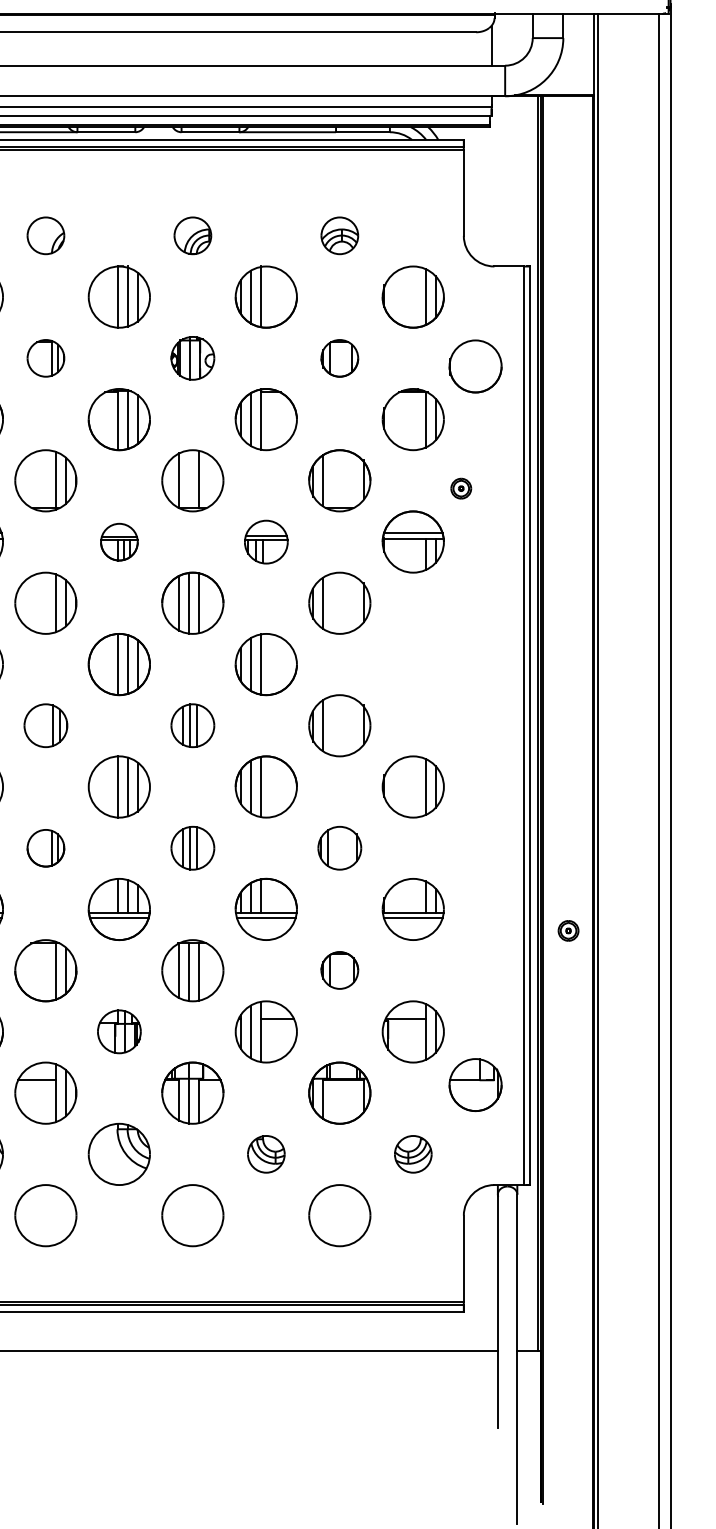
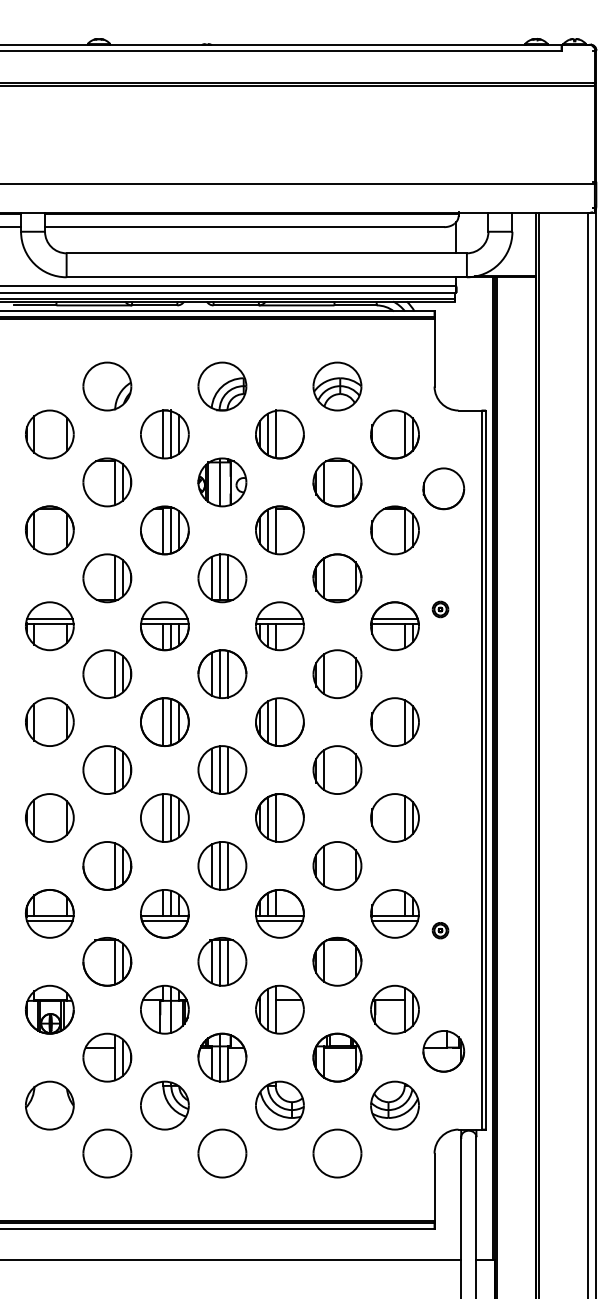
part: (46, 235) -> (107, 386), size x1.67
part: (192, 235) -> (222, 386), size x1.67
part: (339, 235) -> (337, 386), size x1.67
part: (46, 358) -> (107, 482), size x1.67
part: (192, 358) -> (222, 482), size x1.43
part: (339, 358) -> (337, 482), size x1.67
line: (189, 478) -> (219, 576), added
part: (461, 488) -> (440, 609), moved
part: (118, 542) -> (164, 626), size x1.67
part: (265, 542) -> (279, 626), size x1.43
part: (412, 663) -> (394, 721), added
part: (46, 725) -> (107, 769), size x1.43
part: (192, 725) -> (222, 769), size x1.43
part: (46, 847) -> (107, 865), size x1.67
part: (192, 847) -> (222, 865), size x1.43
part: (339, 847) -> (337, 865), size x1.43
part: (568, 930) -> (440, 930), moved
part: (339, 970) -> (337, 961), size x1.67
part: (118, 1031) -> (164, 1009), size x1.43
part: (265, 1154) -> (279, 1105), size x1.67
part: (412, 1154) -> (394, 1105), size x1.67

